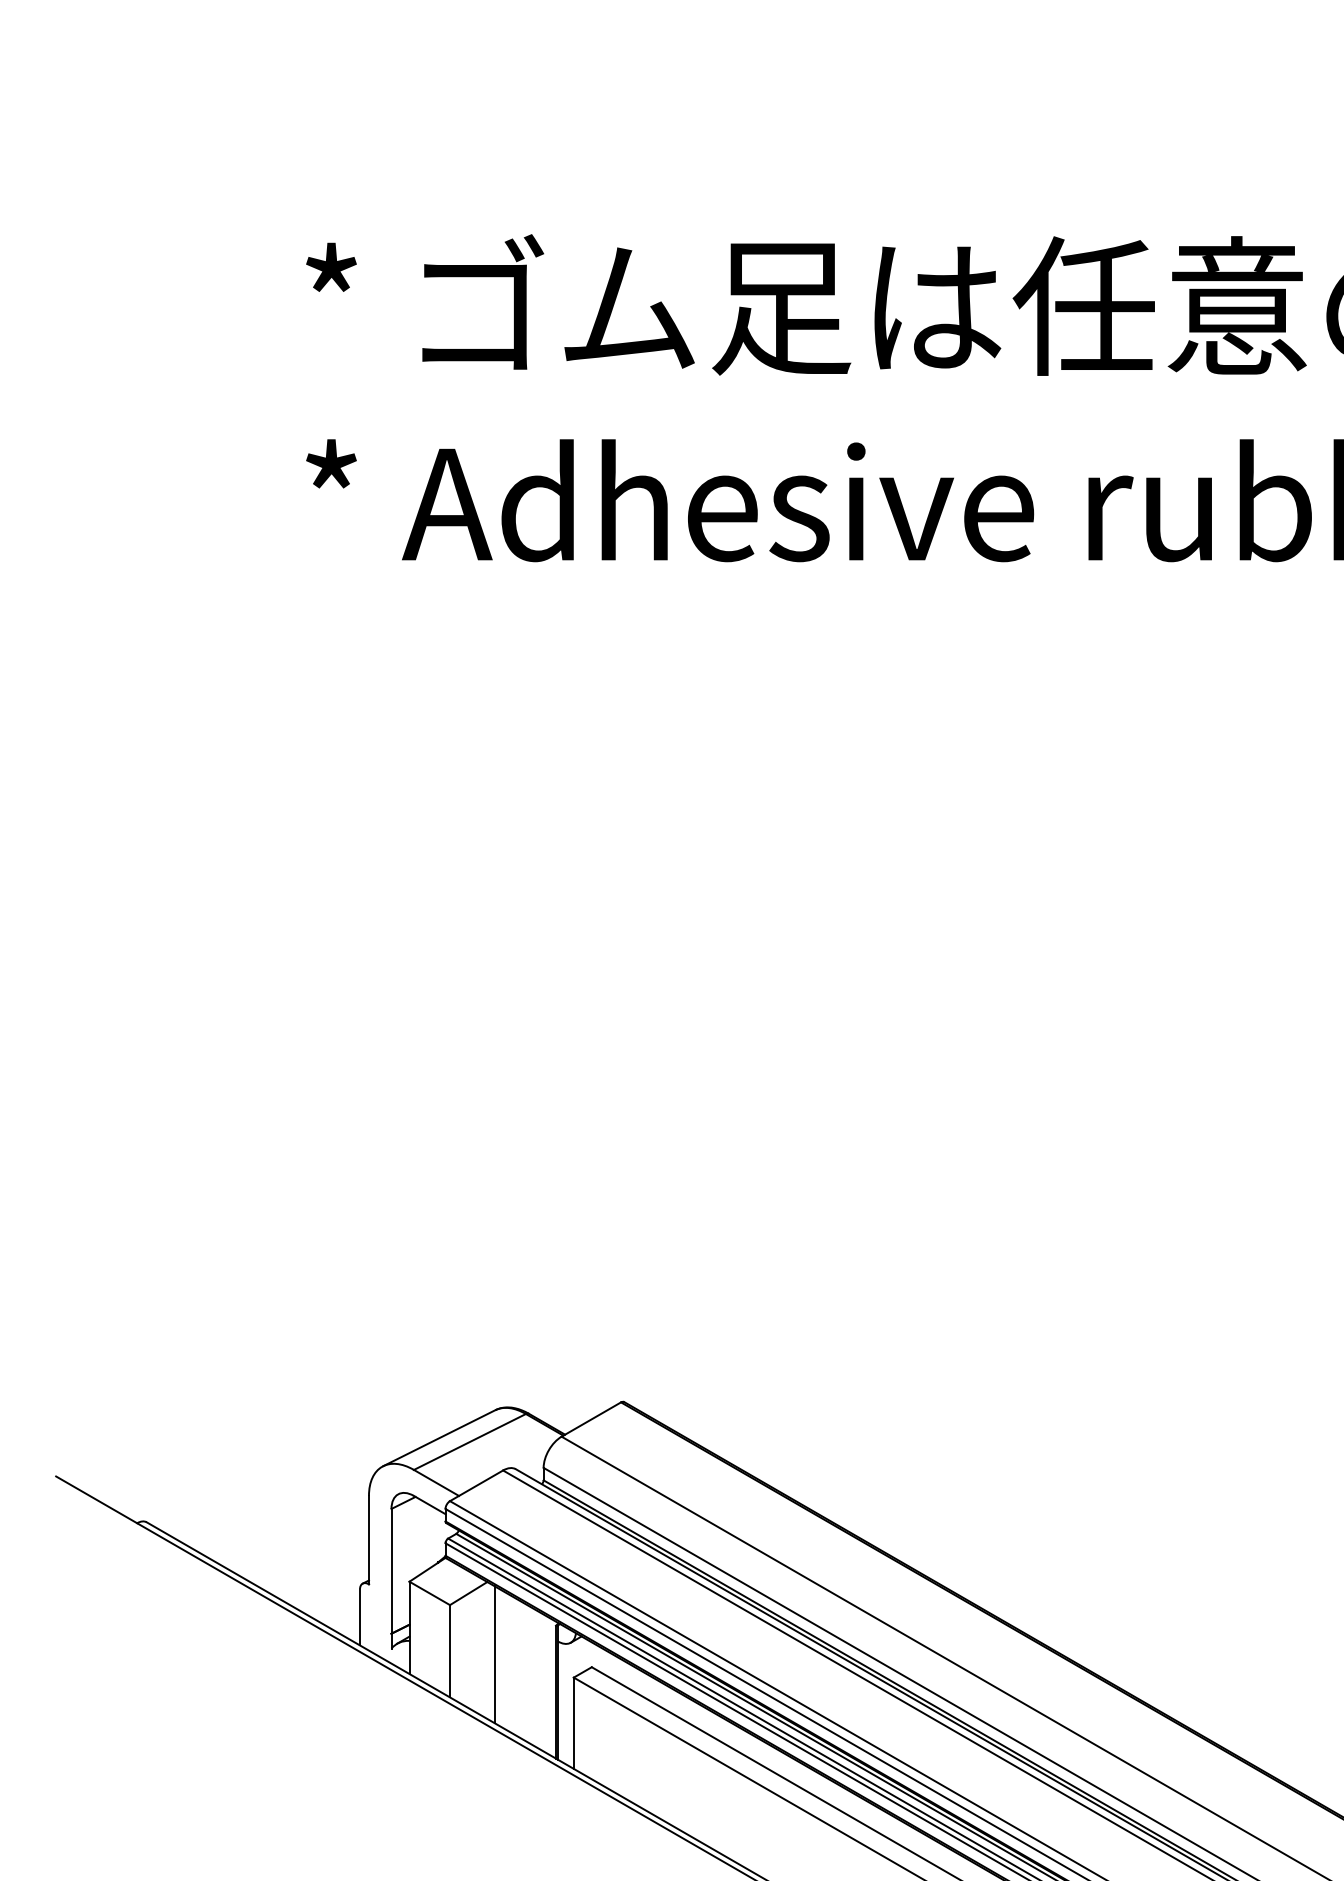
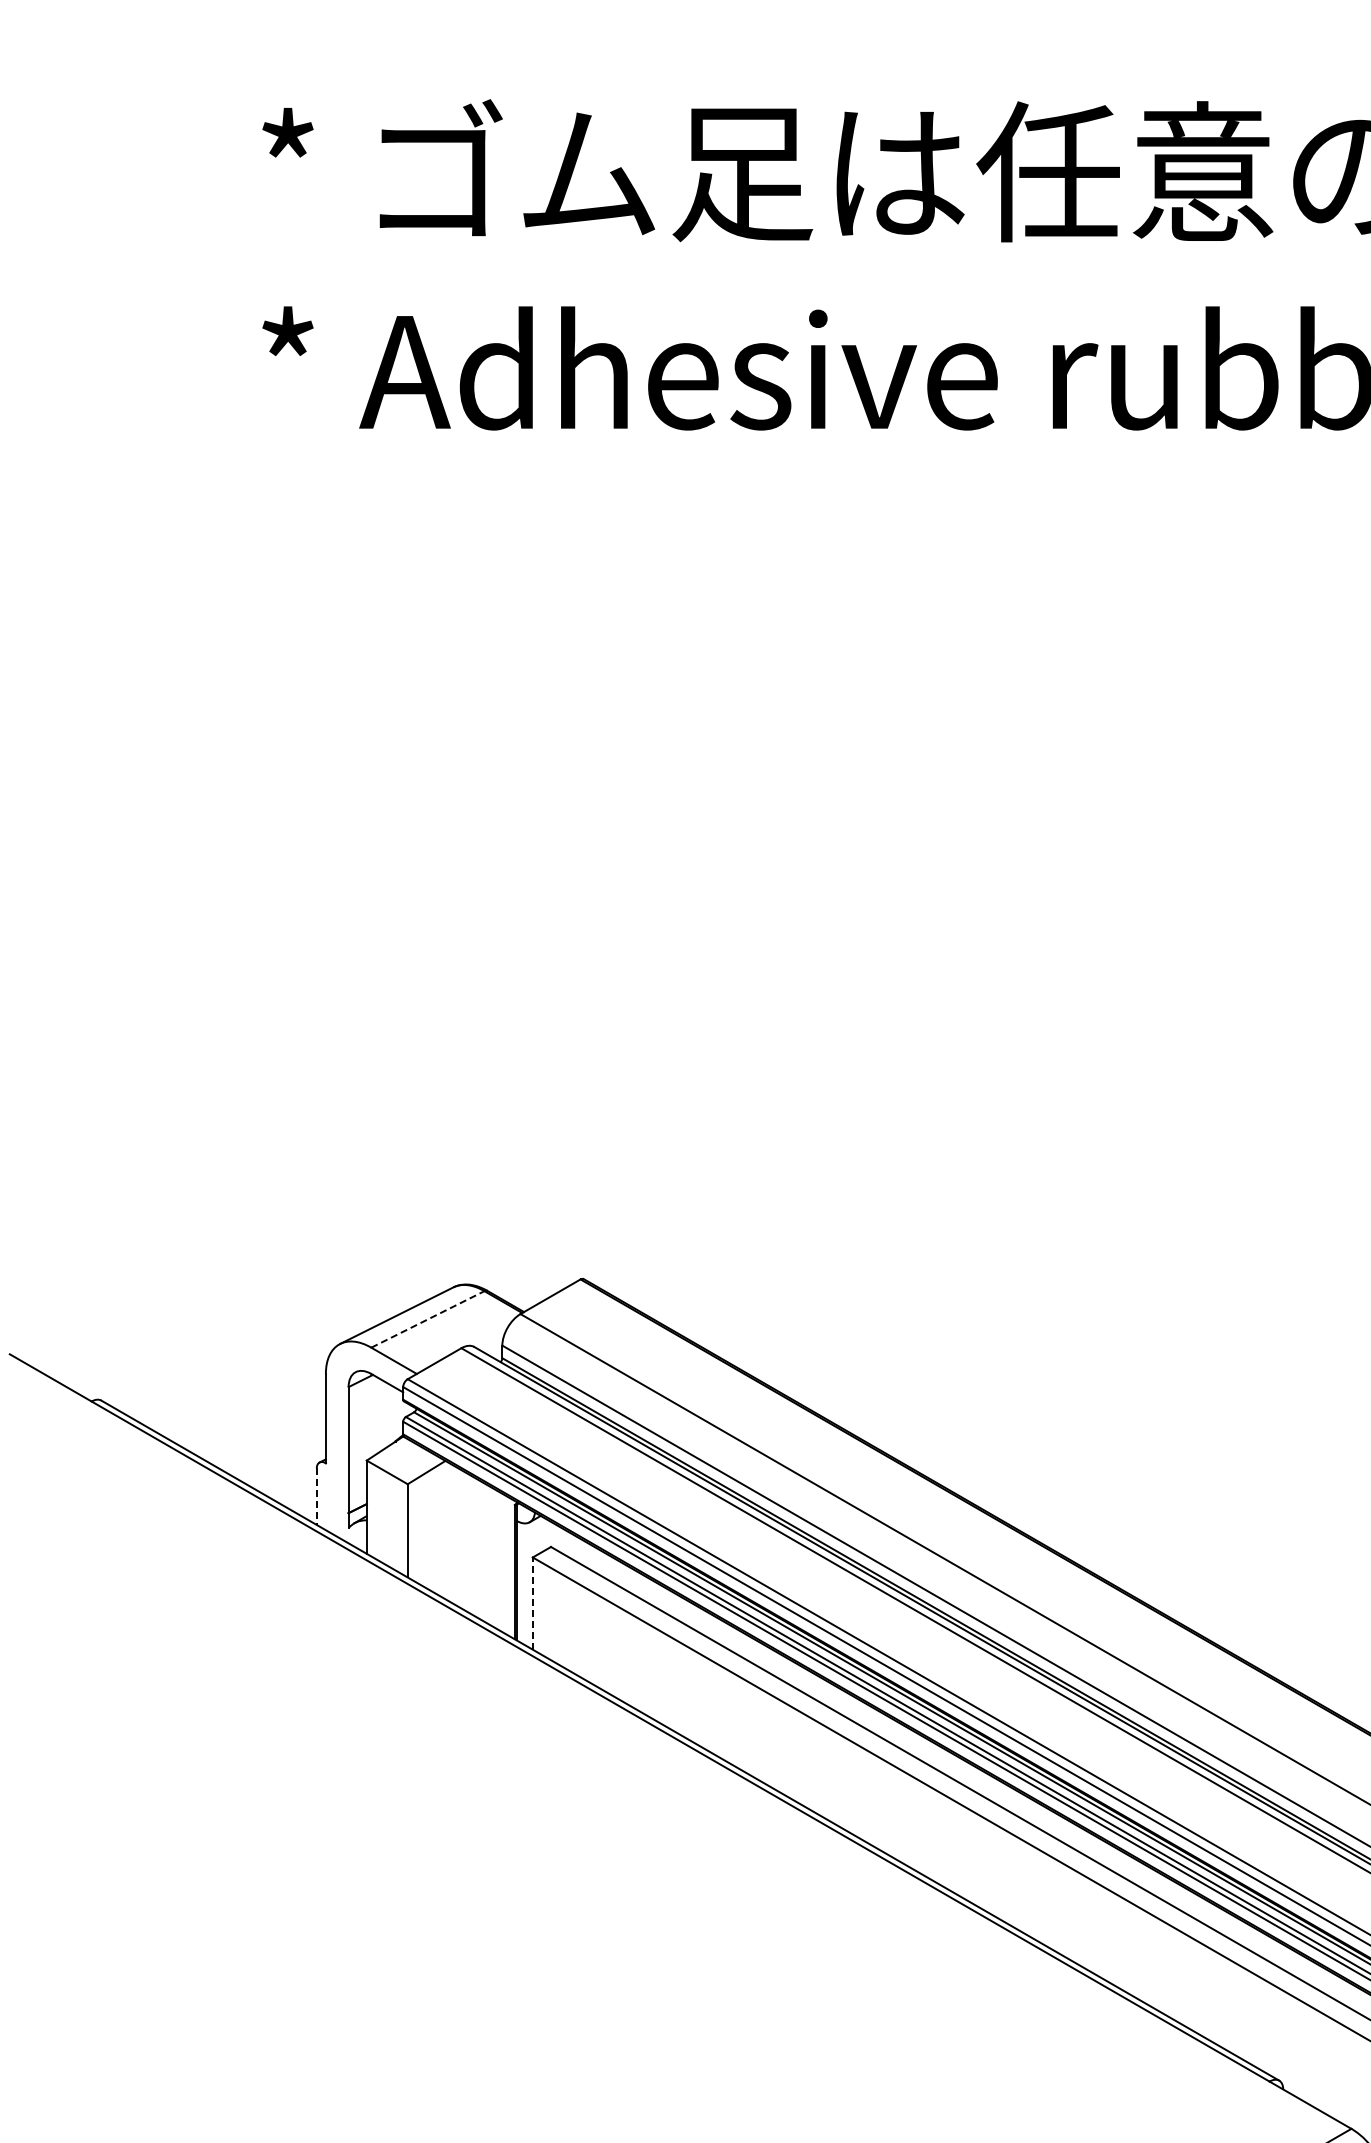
line: (470, 1442) -> (428, 1319), solid -> dashed
line: (359, 1618) -> (316, 1497), solid -> dashed
line: (495, 1654) -> (453, 1534), removed
line: (573, 1723) -> (532, 1603), solid -> dashed

